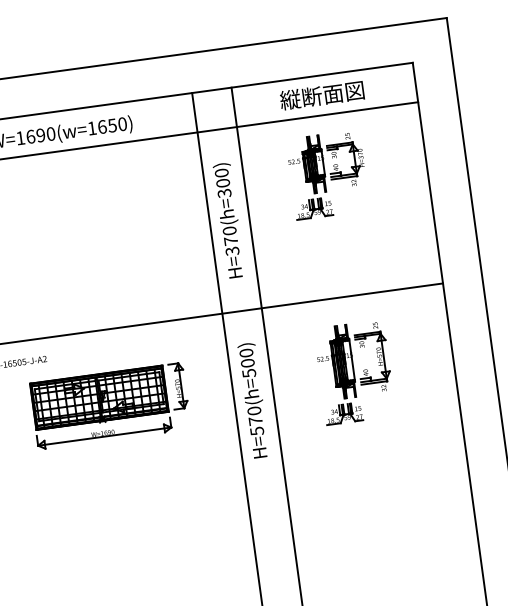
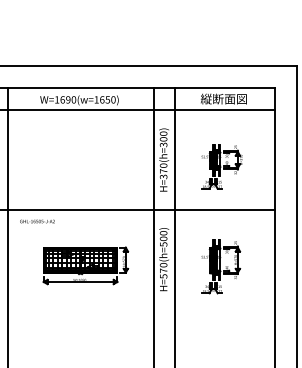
part: (326, 174) -> (221, 166), moved
part: (355, 371) -> (221, 266), moved
part: (109, 405) -> (85, 265), moved

